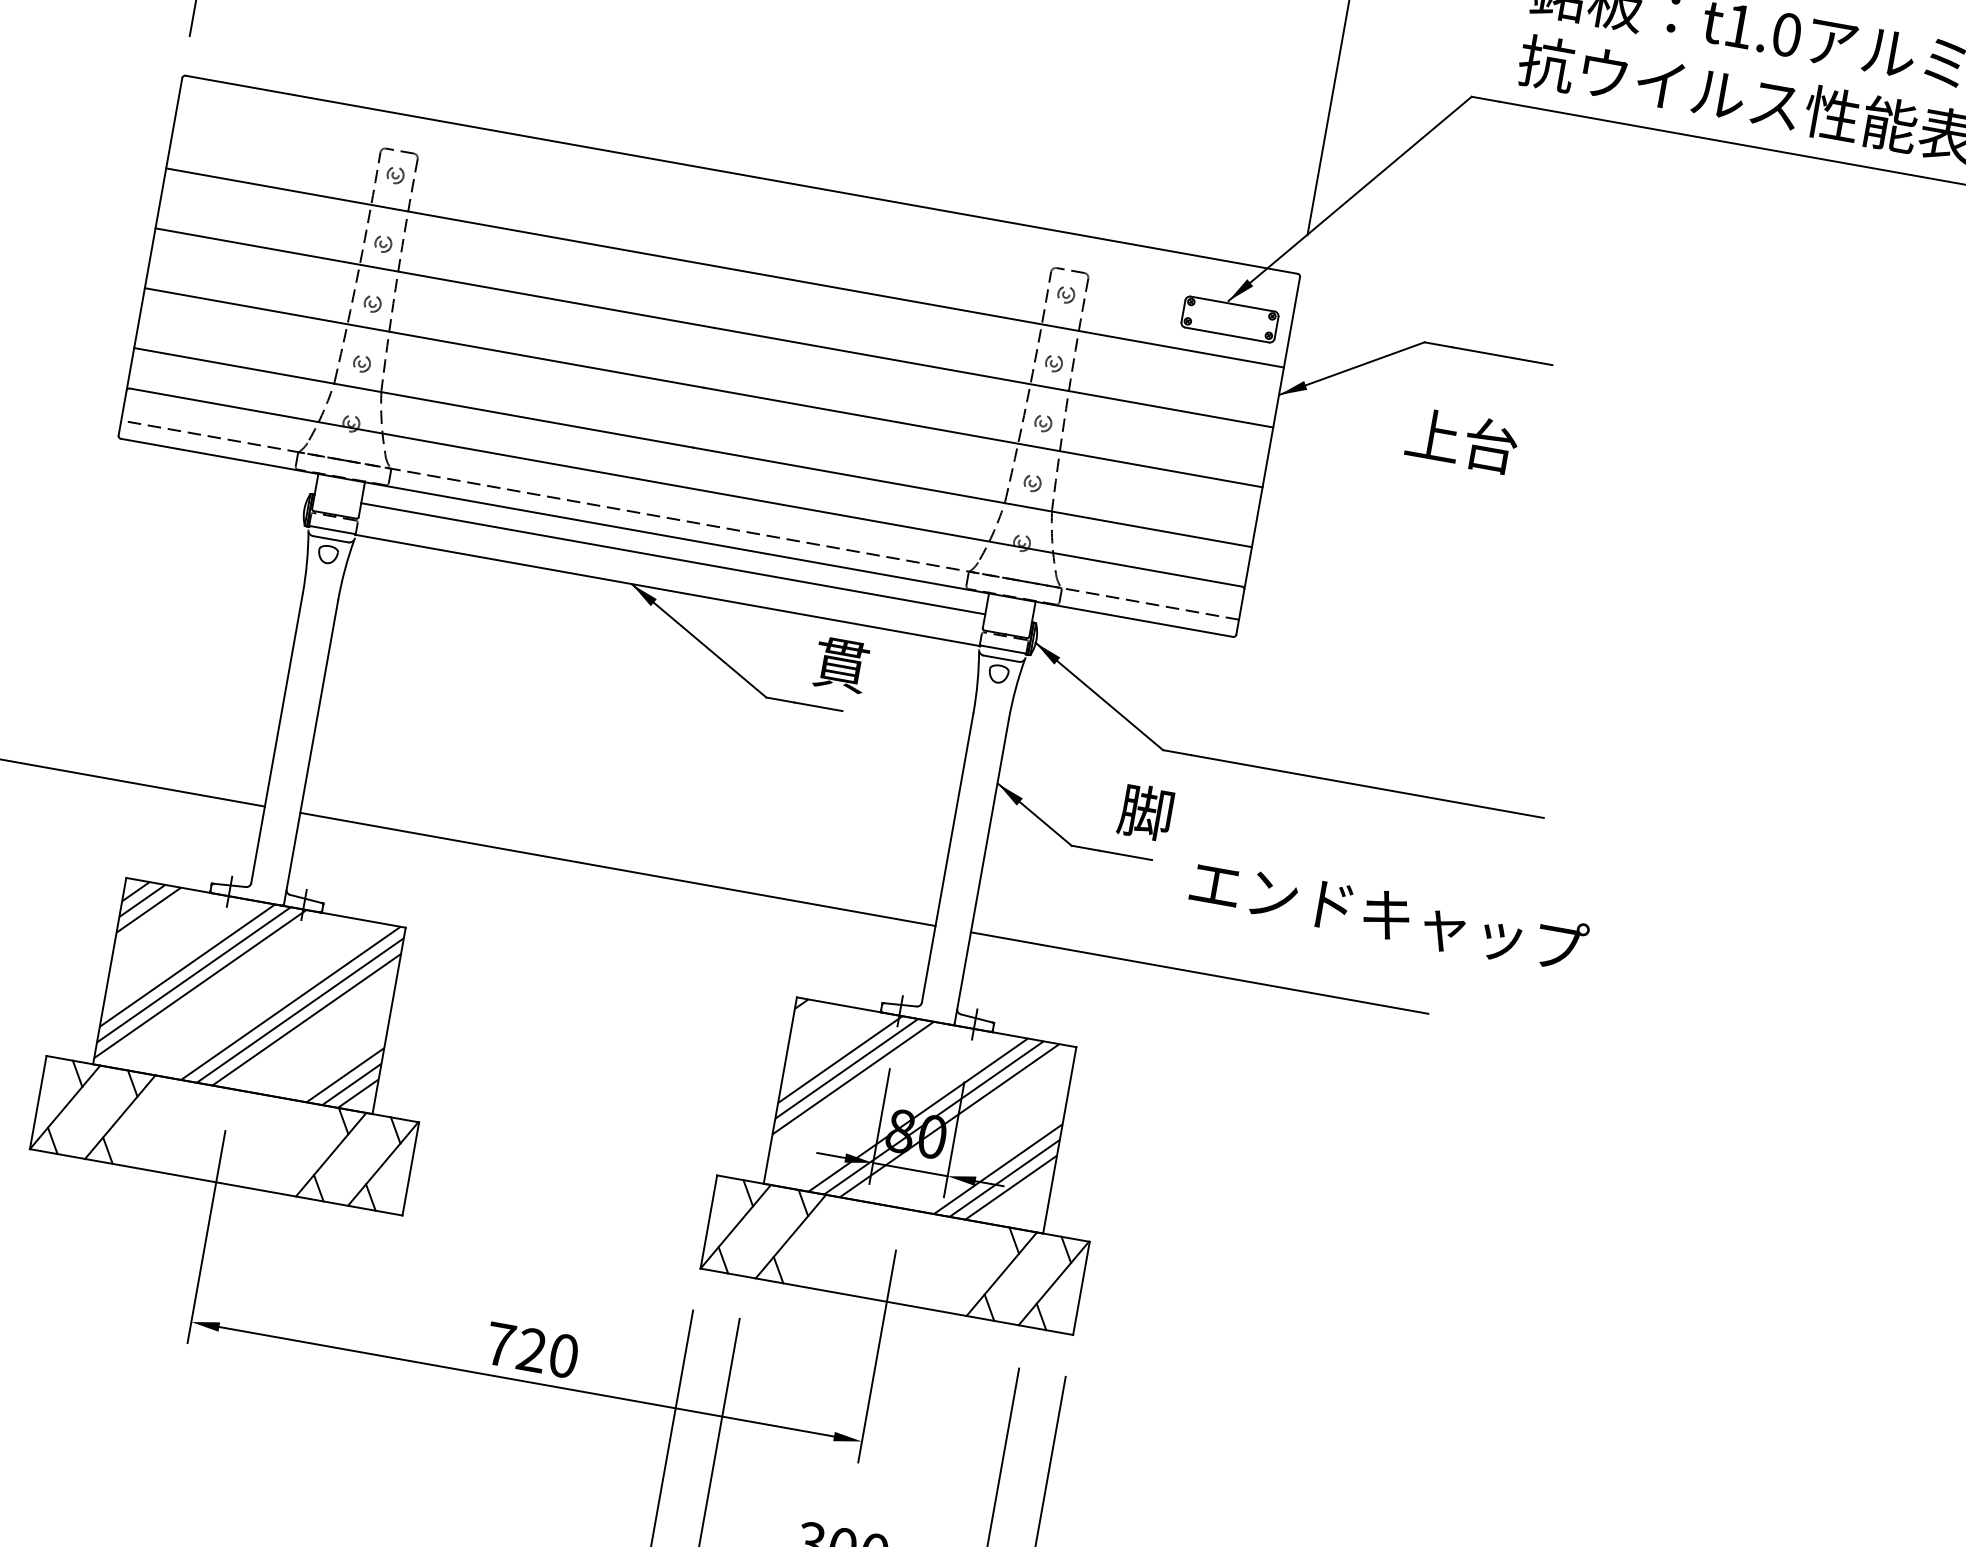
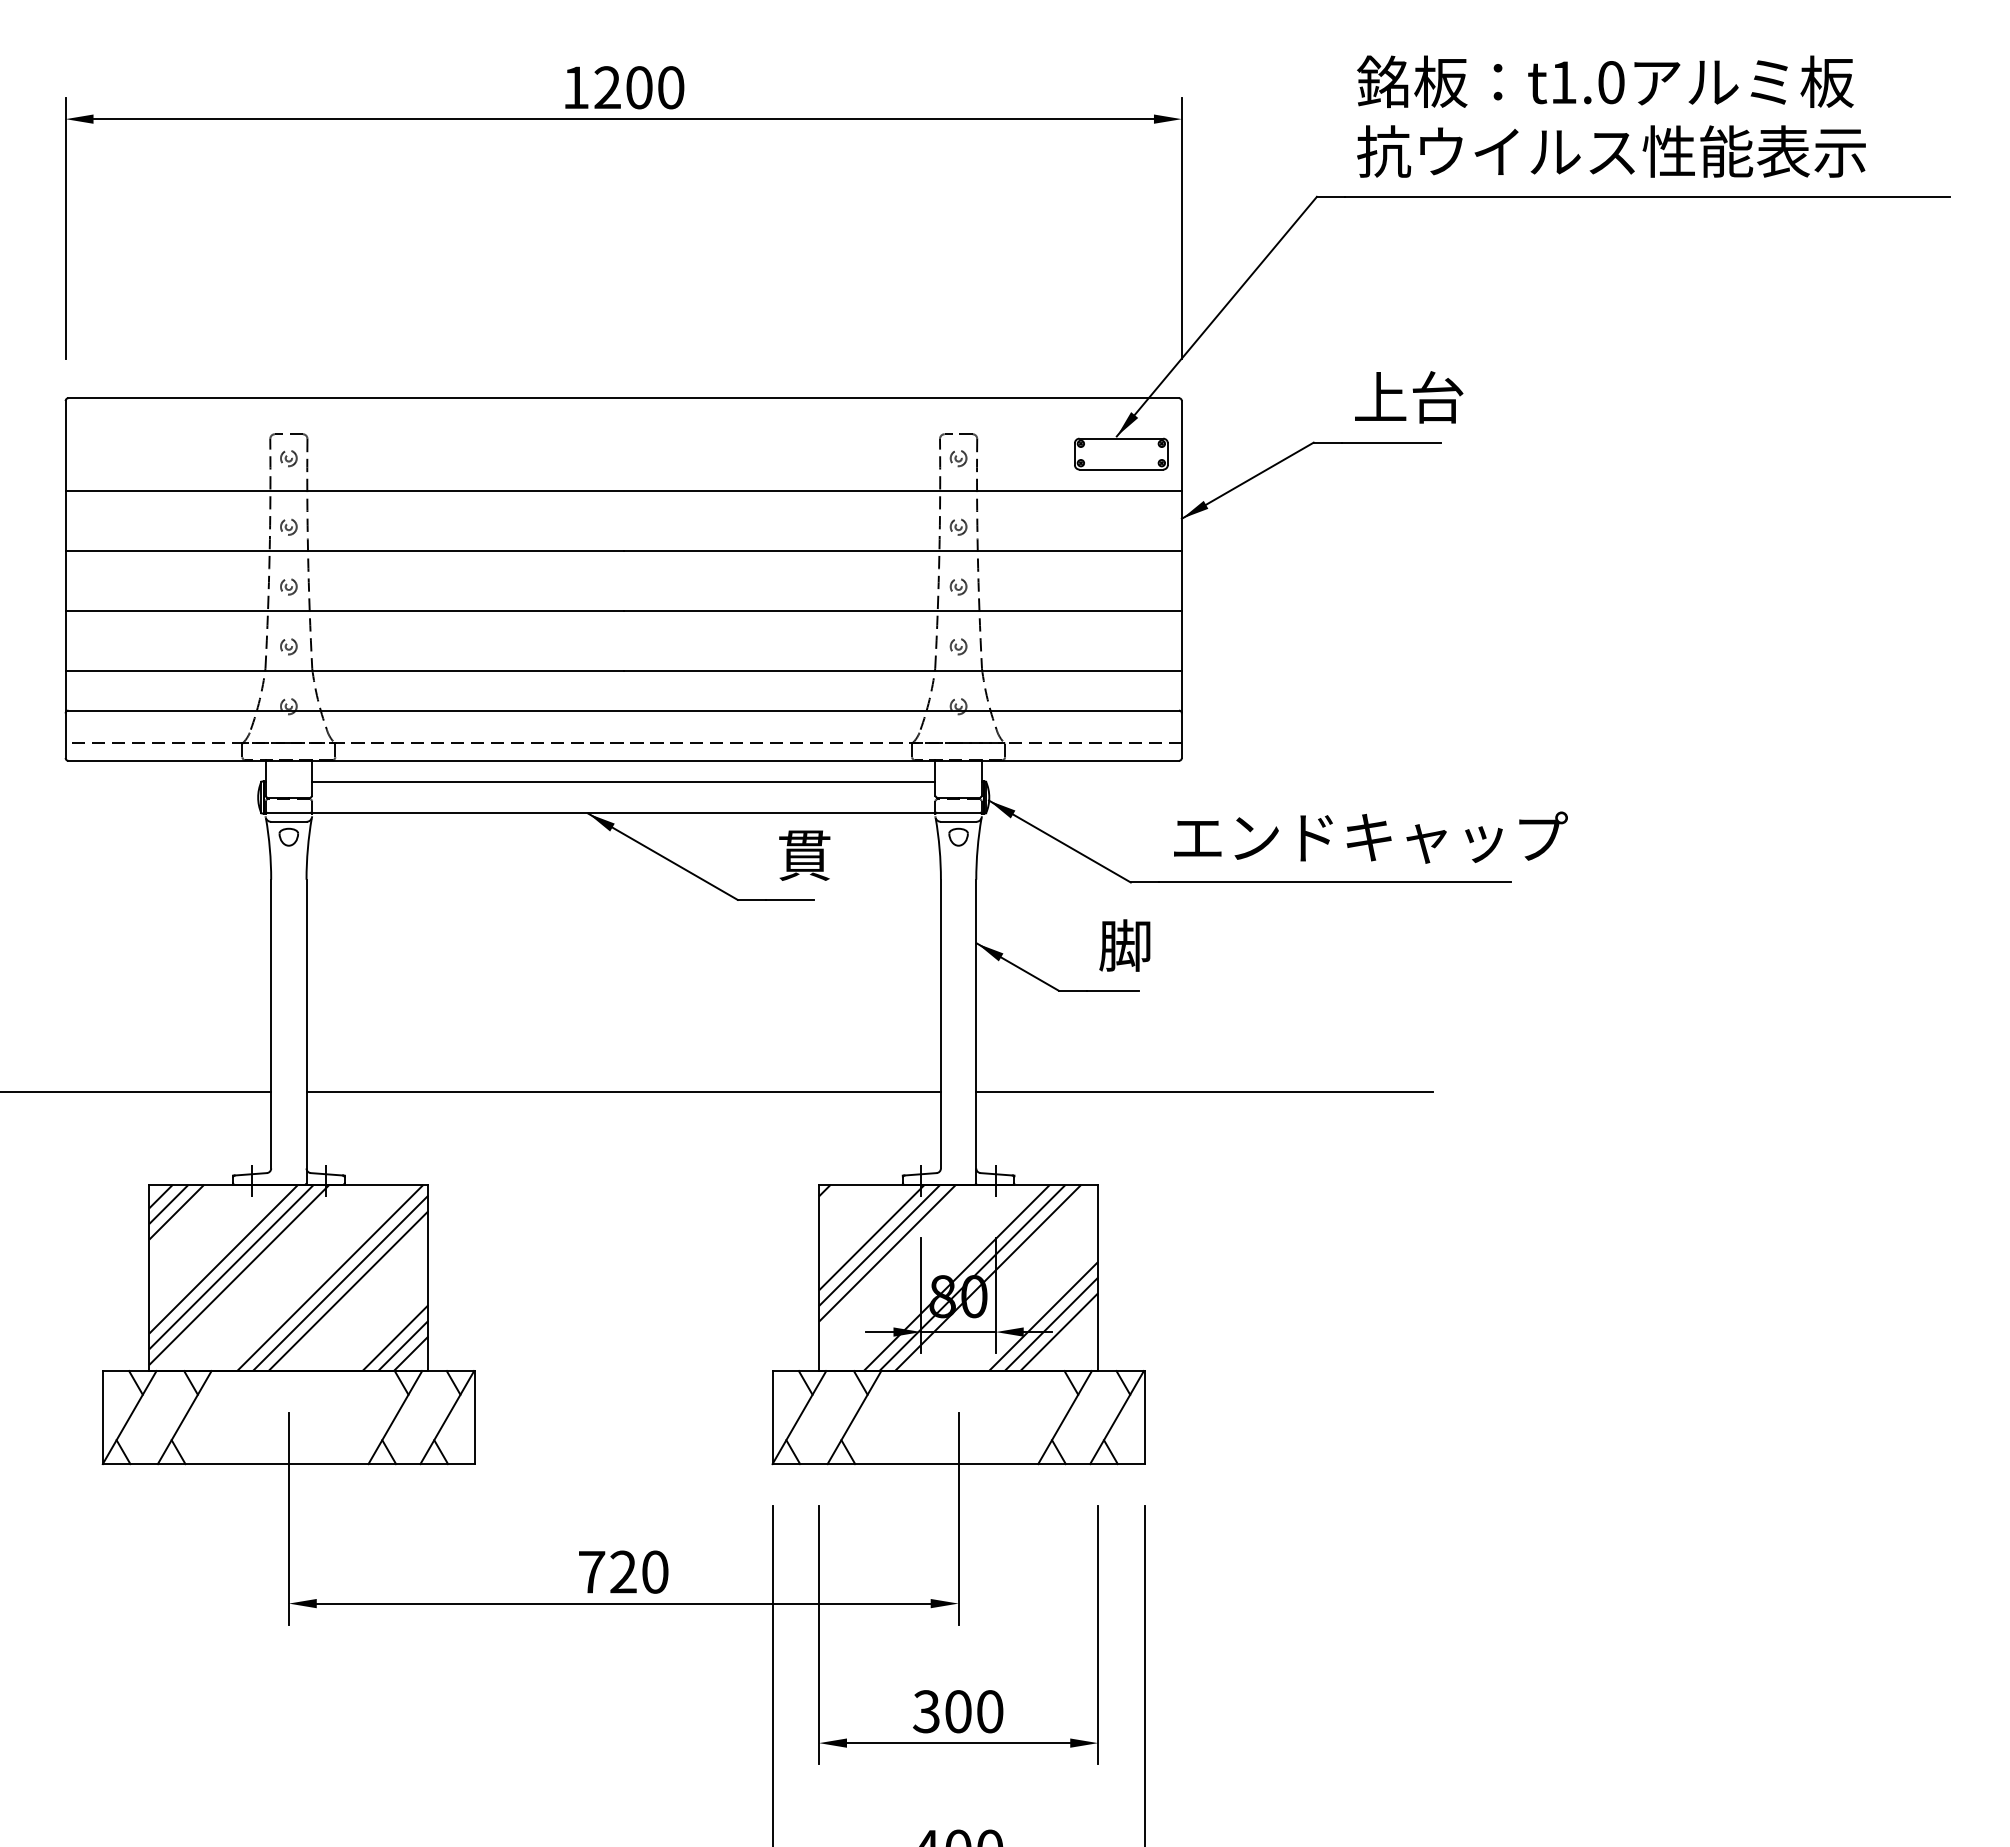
text: (1462, 440) -> (1409, 397), moved
text: (1388, 915) -> (1370, 837), moved

